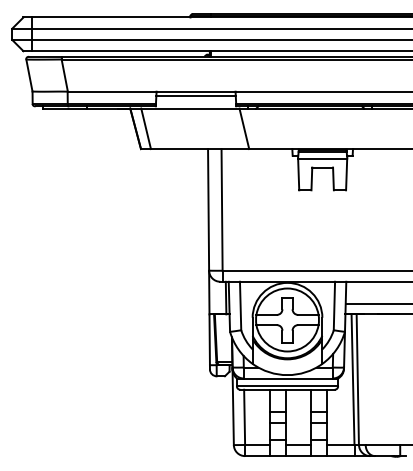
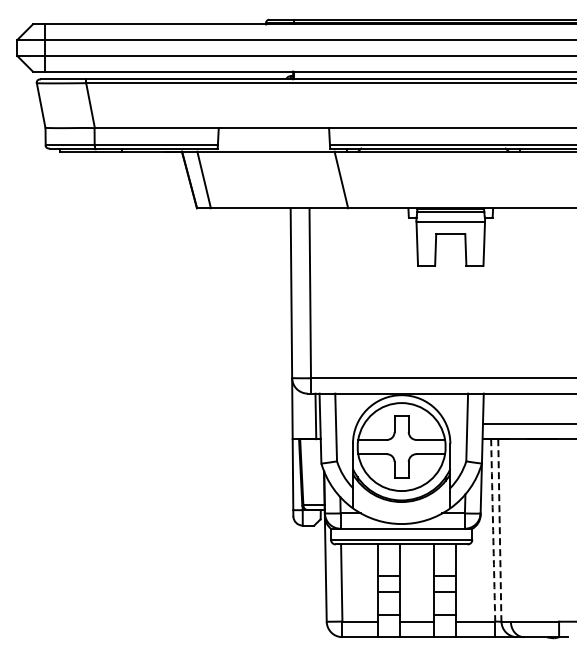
line: (195, 96) -> (273, 134), removed
arc: (353, 379) -> (493, 530), solid -> dashed
line: (357, 379) -> (499, 530), solid -> dashed

